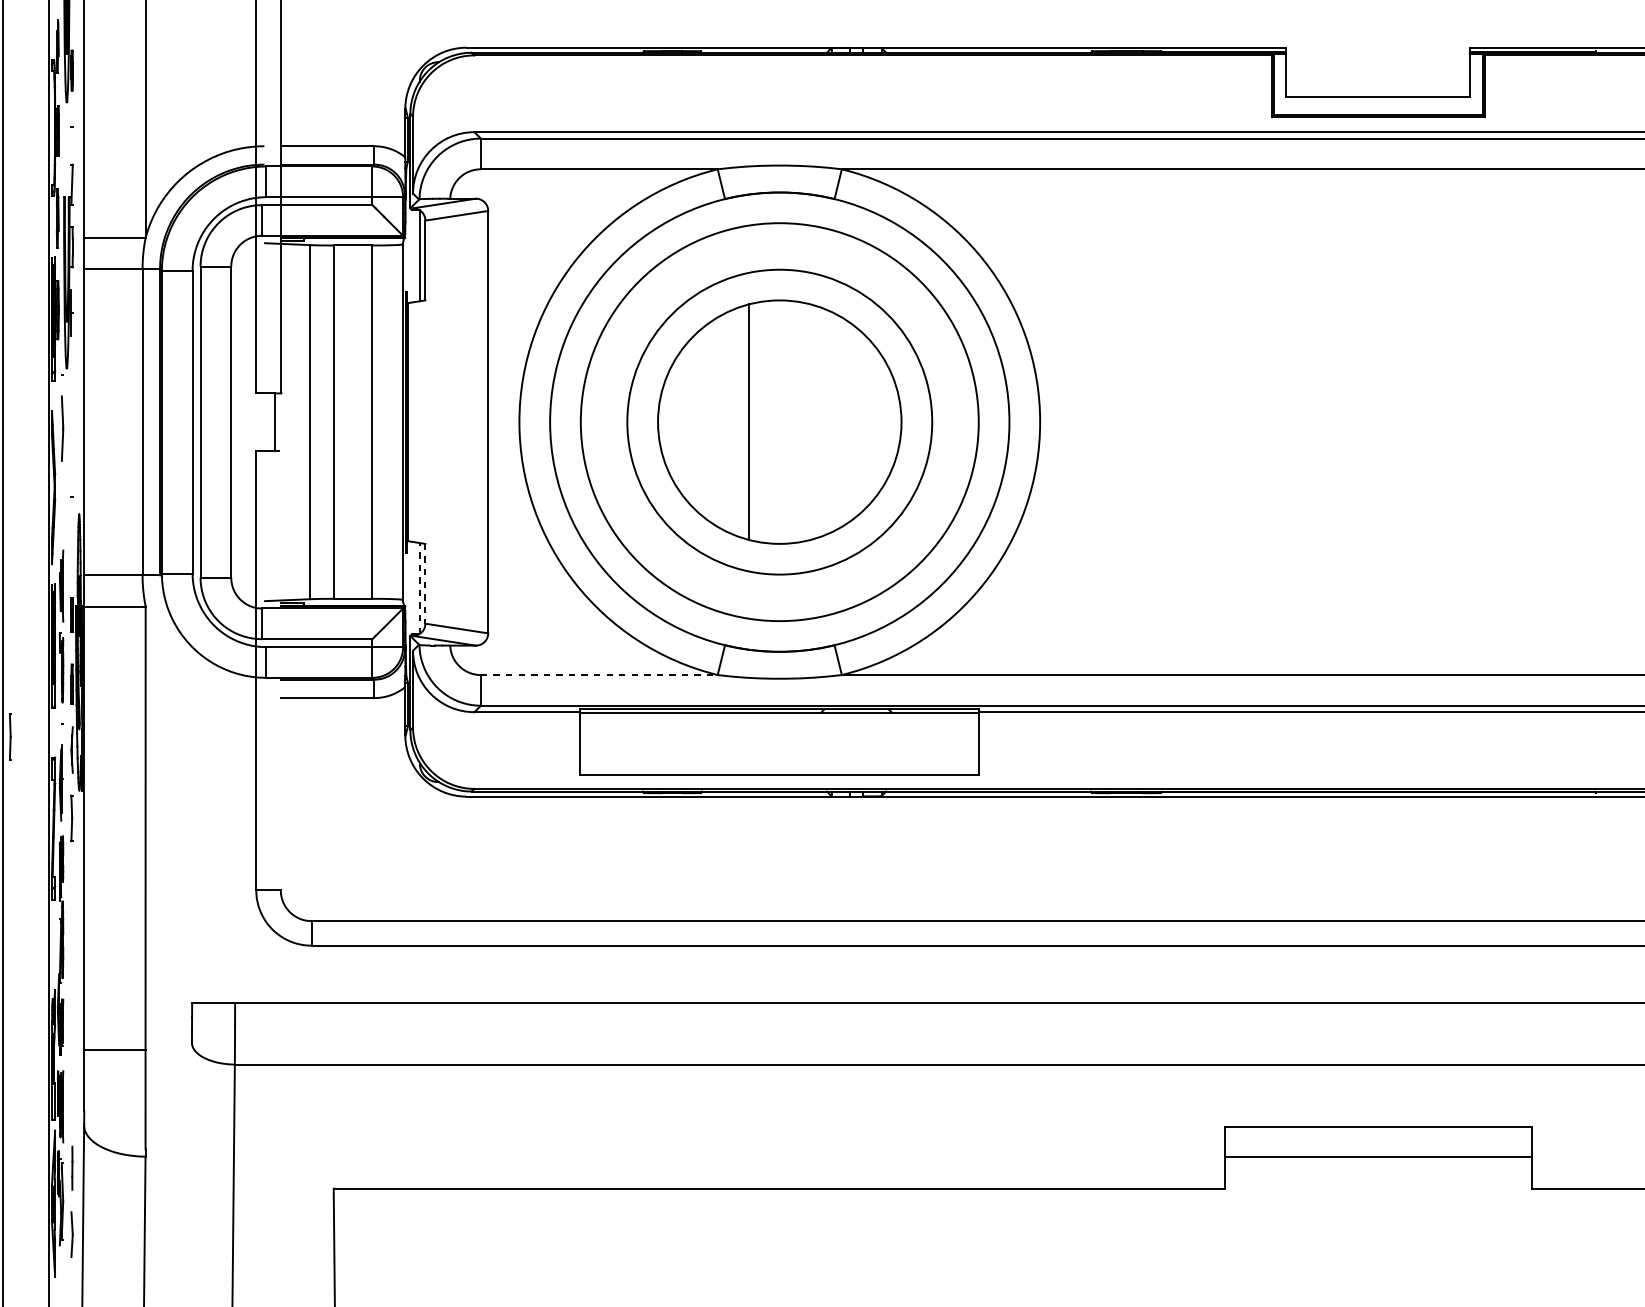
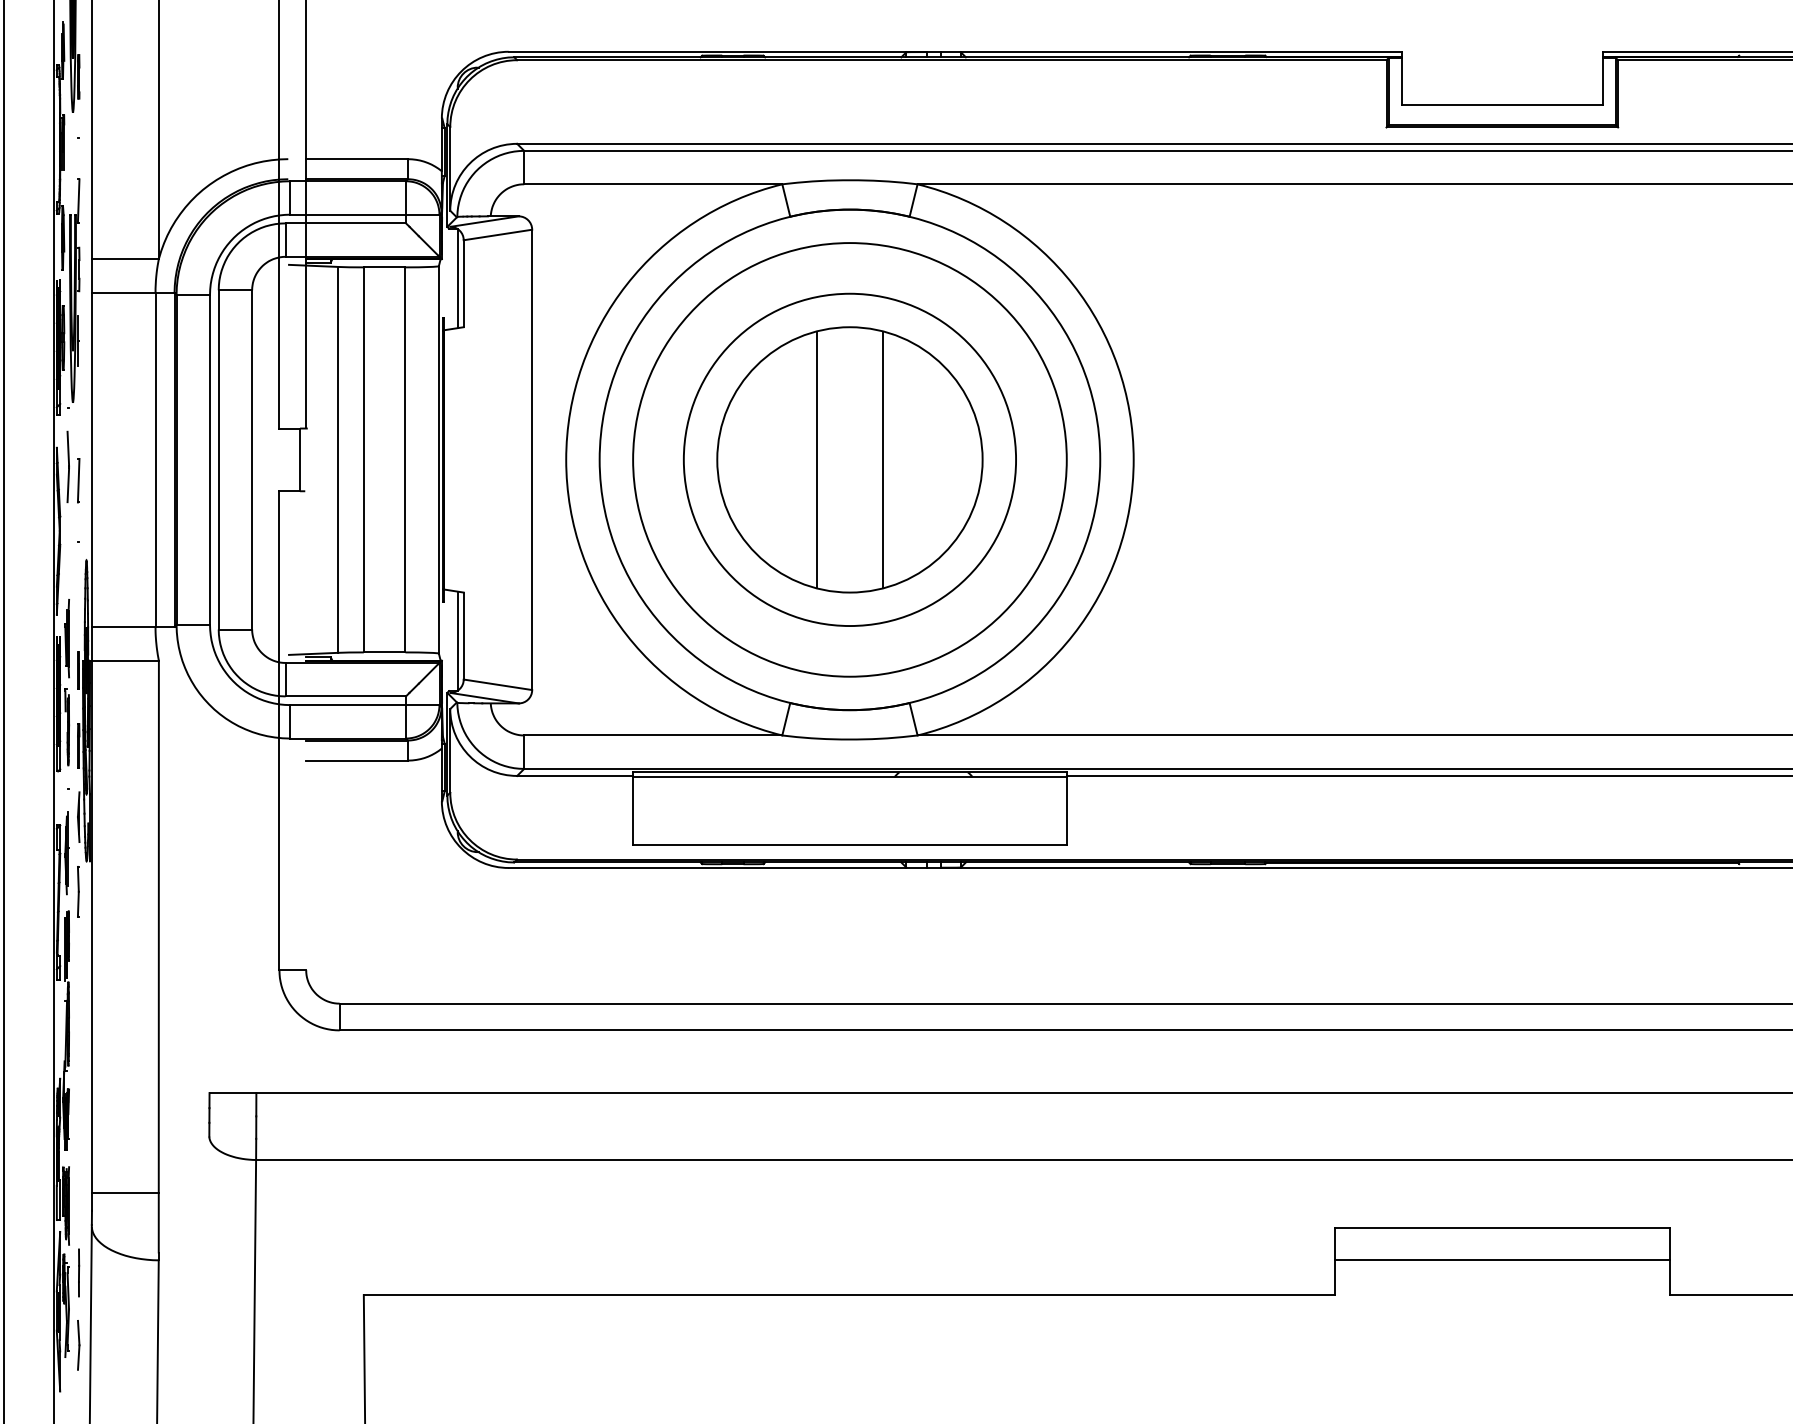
line: (810, 421) -> (883, 459), added
line: (71, 441) -> (78, 480), added
line: (425, 584) -> (463, 636), dashed -> solid
line: (419, 588) -> (457, 641), dashed -> solid
line: (599, 675) -> (653, 735), dashed -> solid
line: (10, 736) -> (11, 802), removed
line: (114, 1050) -> (124, 1193), moved

